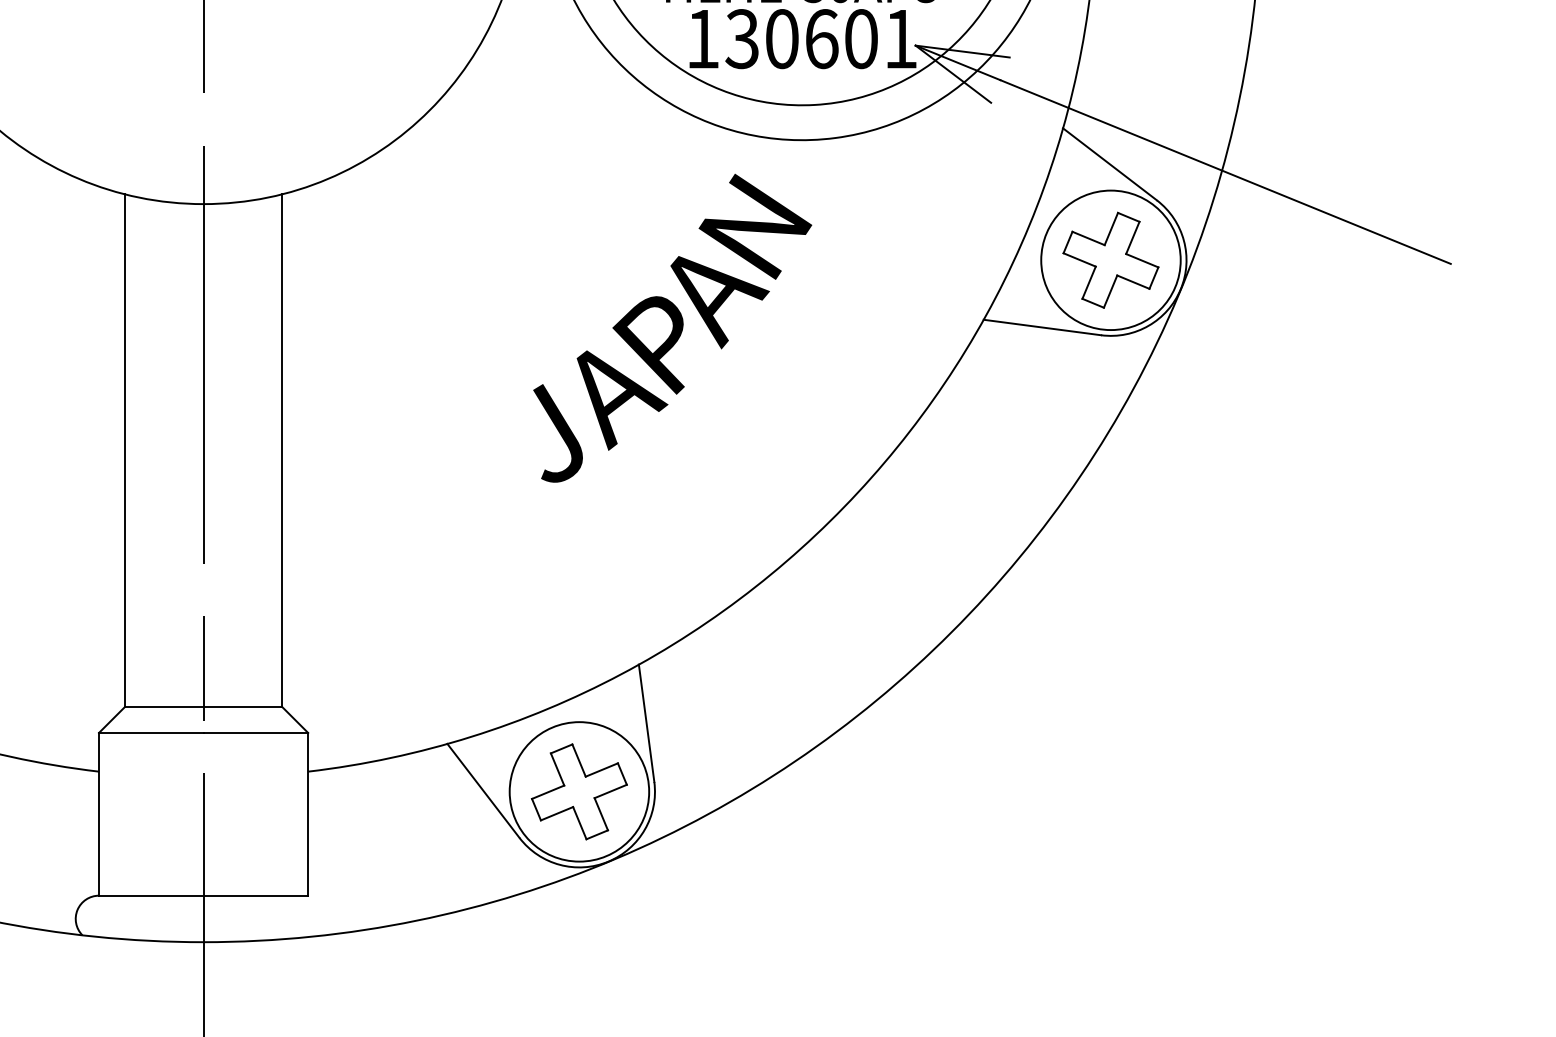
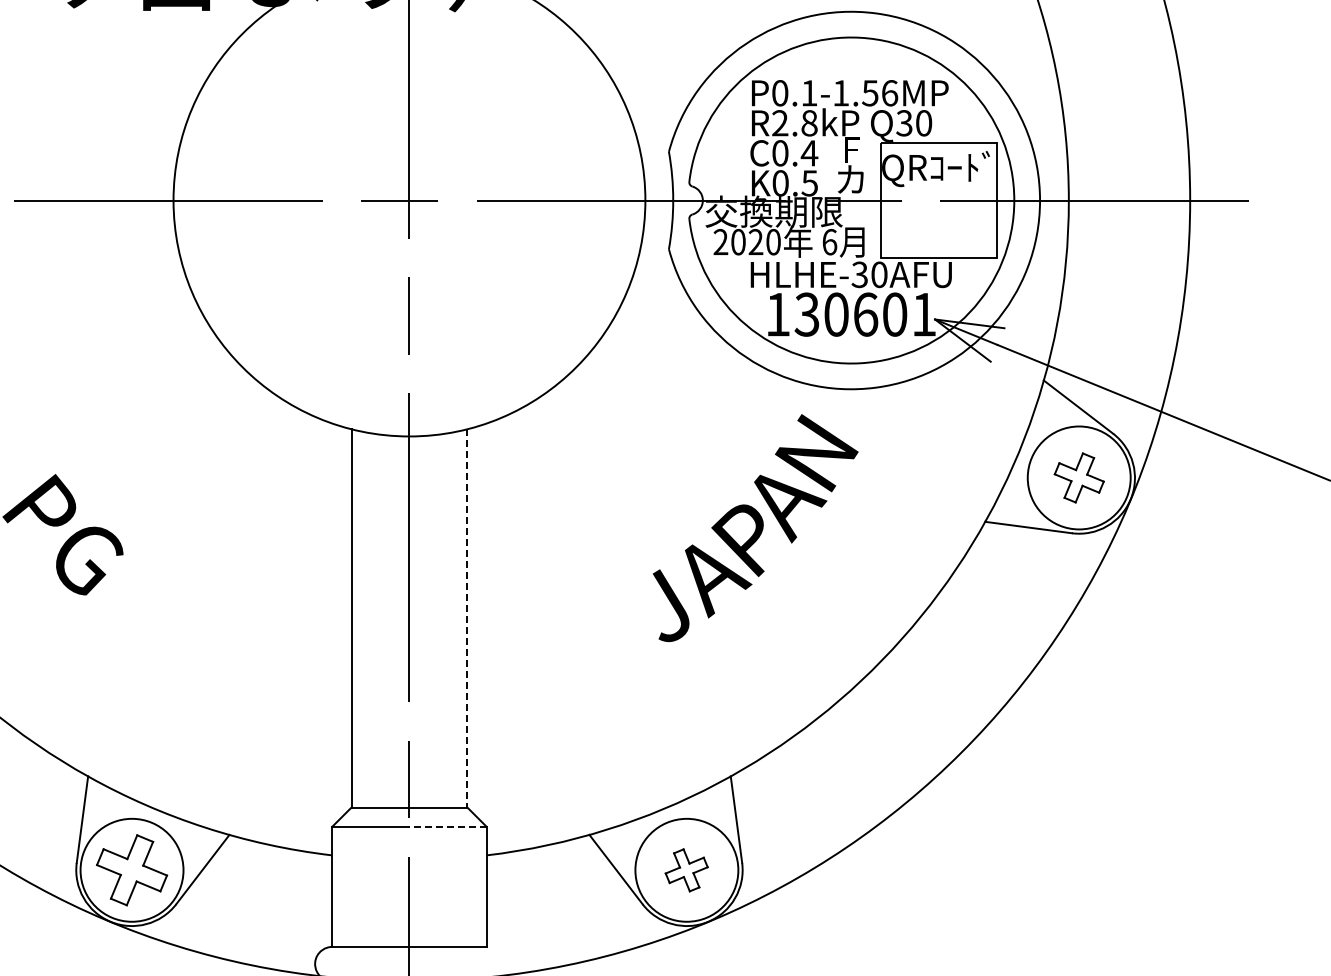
part: (1111, 259) -> (1079, 477), size x0.7
line: (282, 450) -> (467, 618), solid -> dashed
line: (256, 732) -> (448, 826), solid -> dashed
part: (578, 792) -> (686, 870), size x0.6

